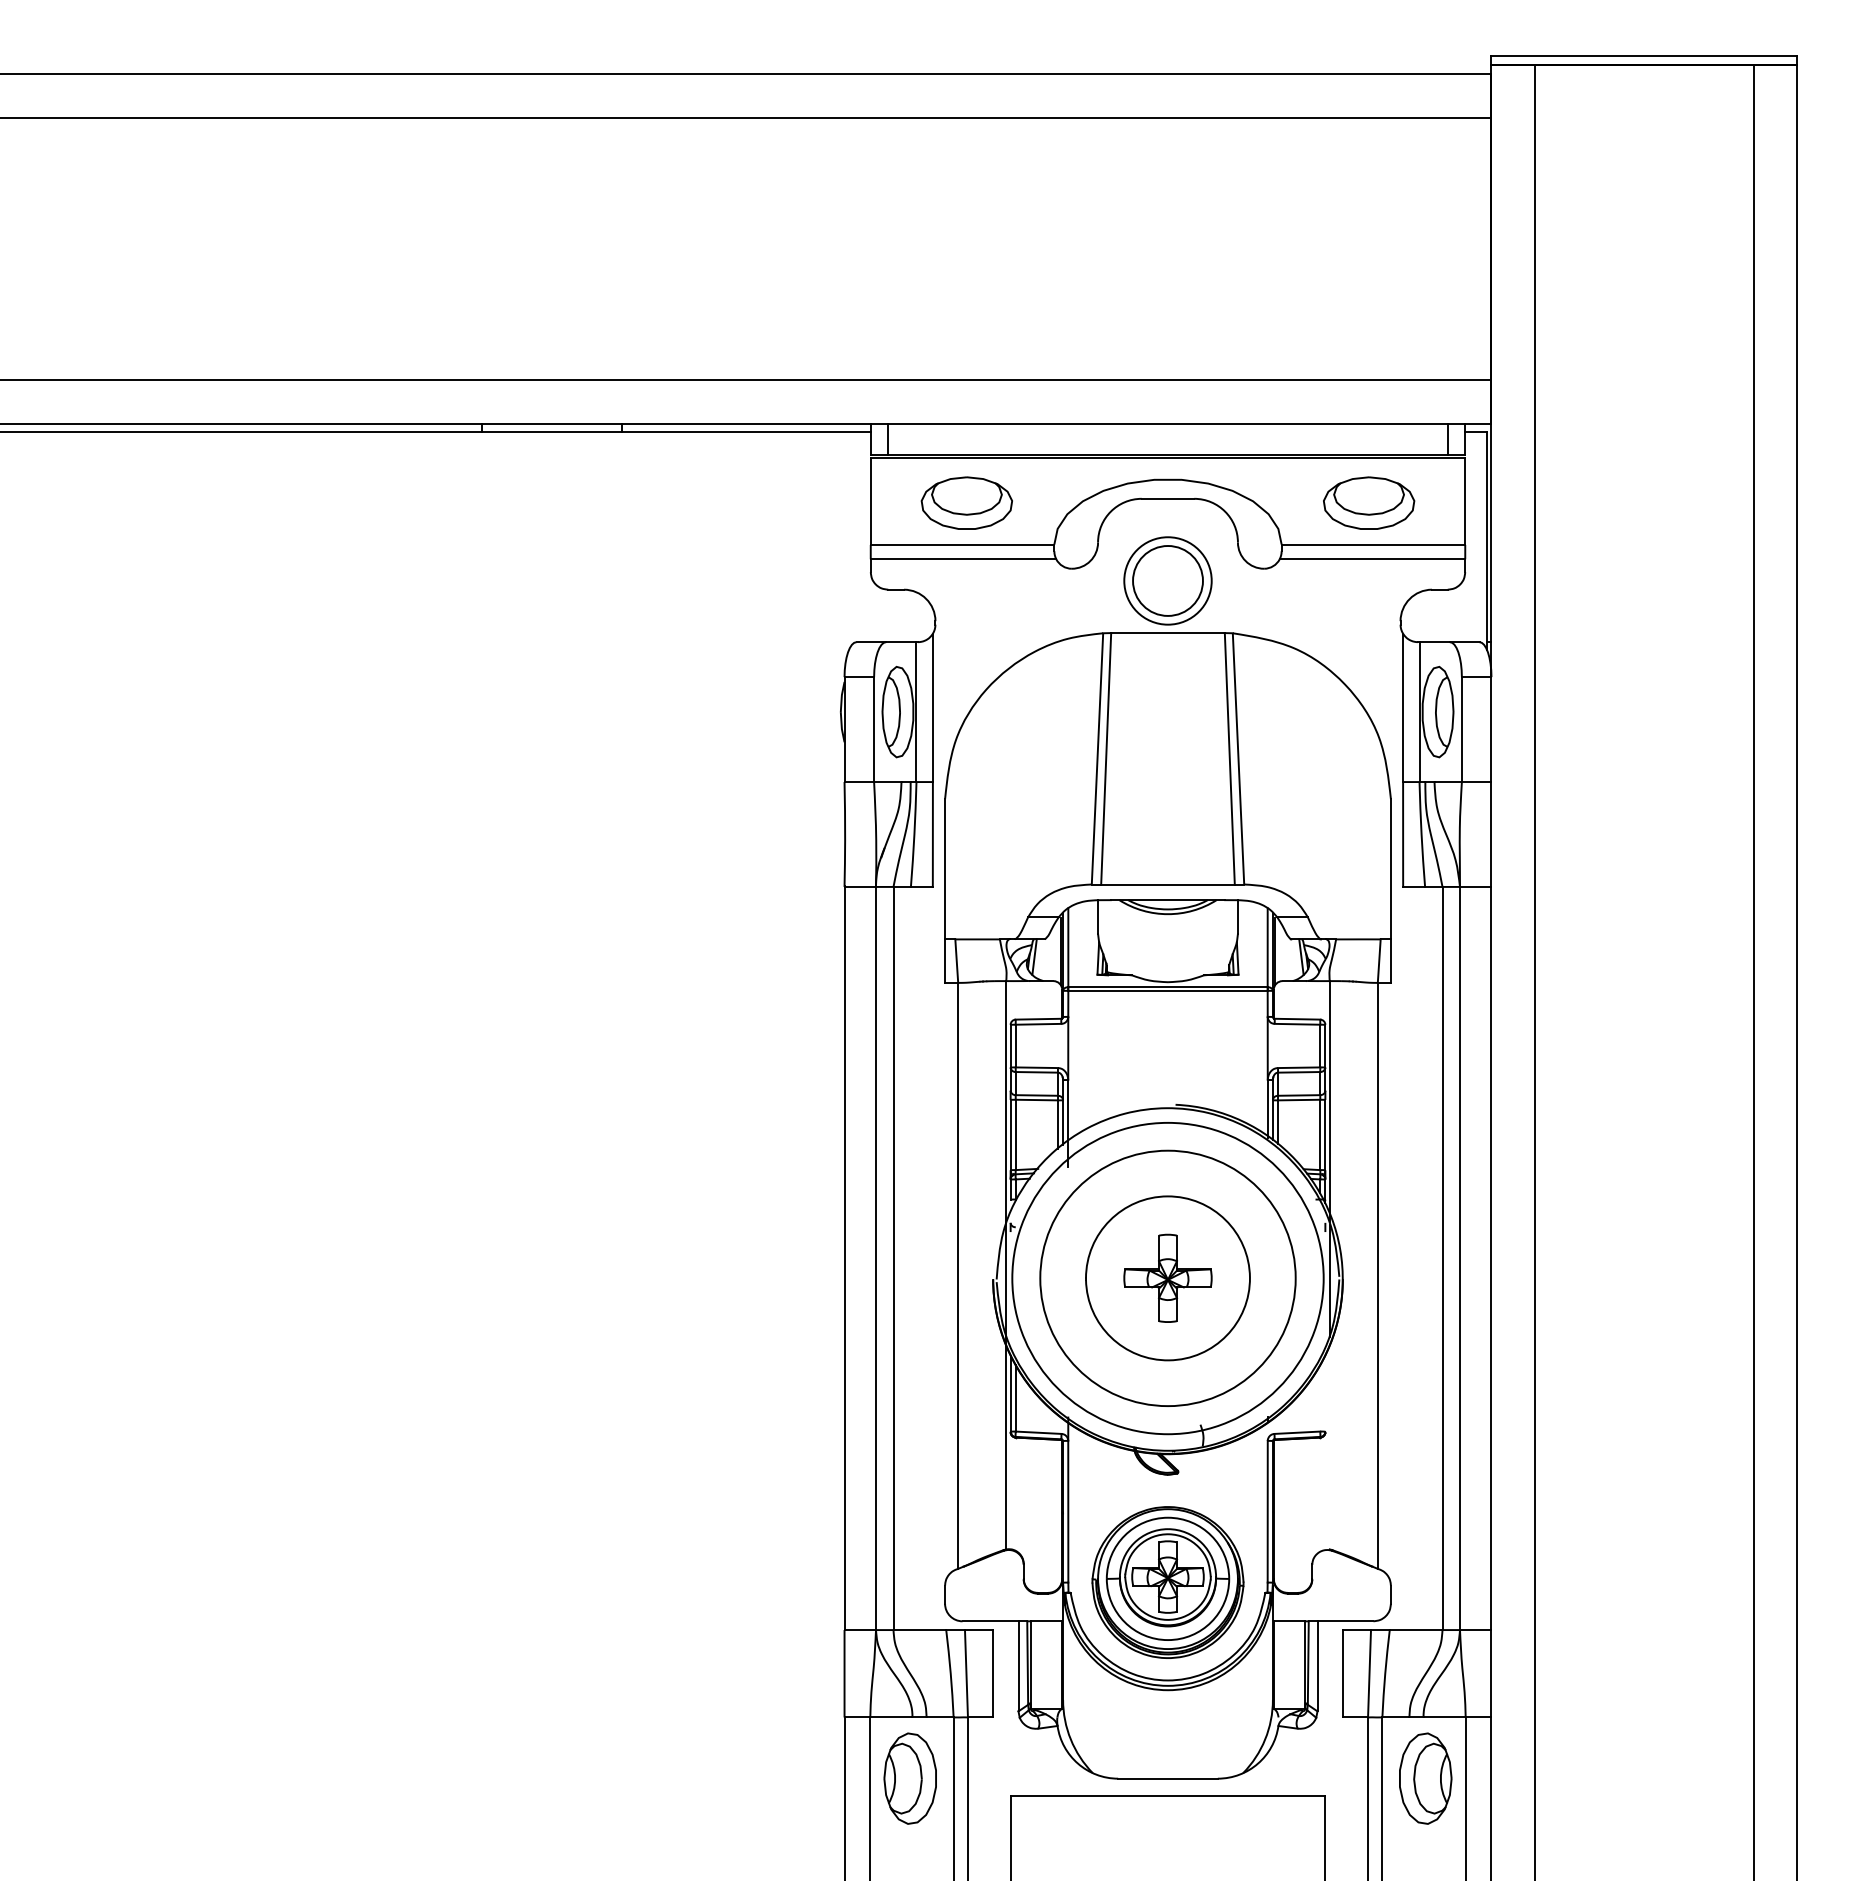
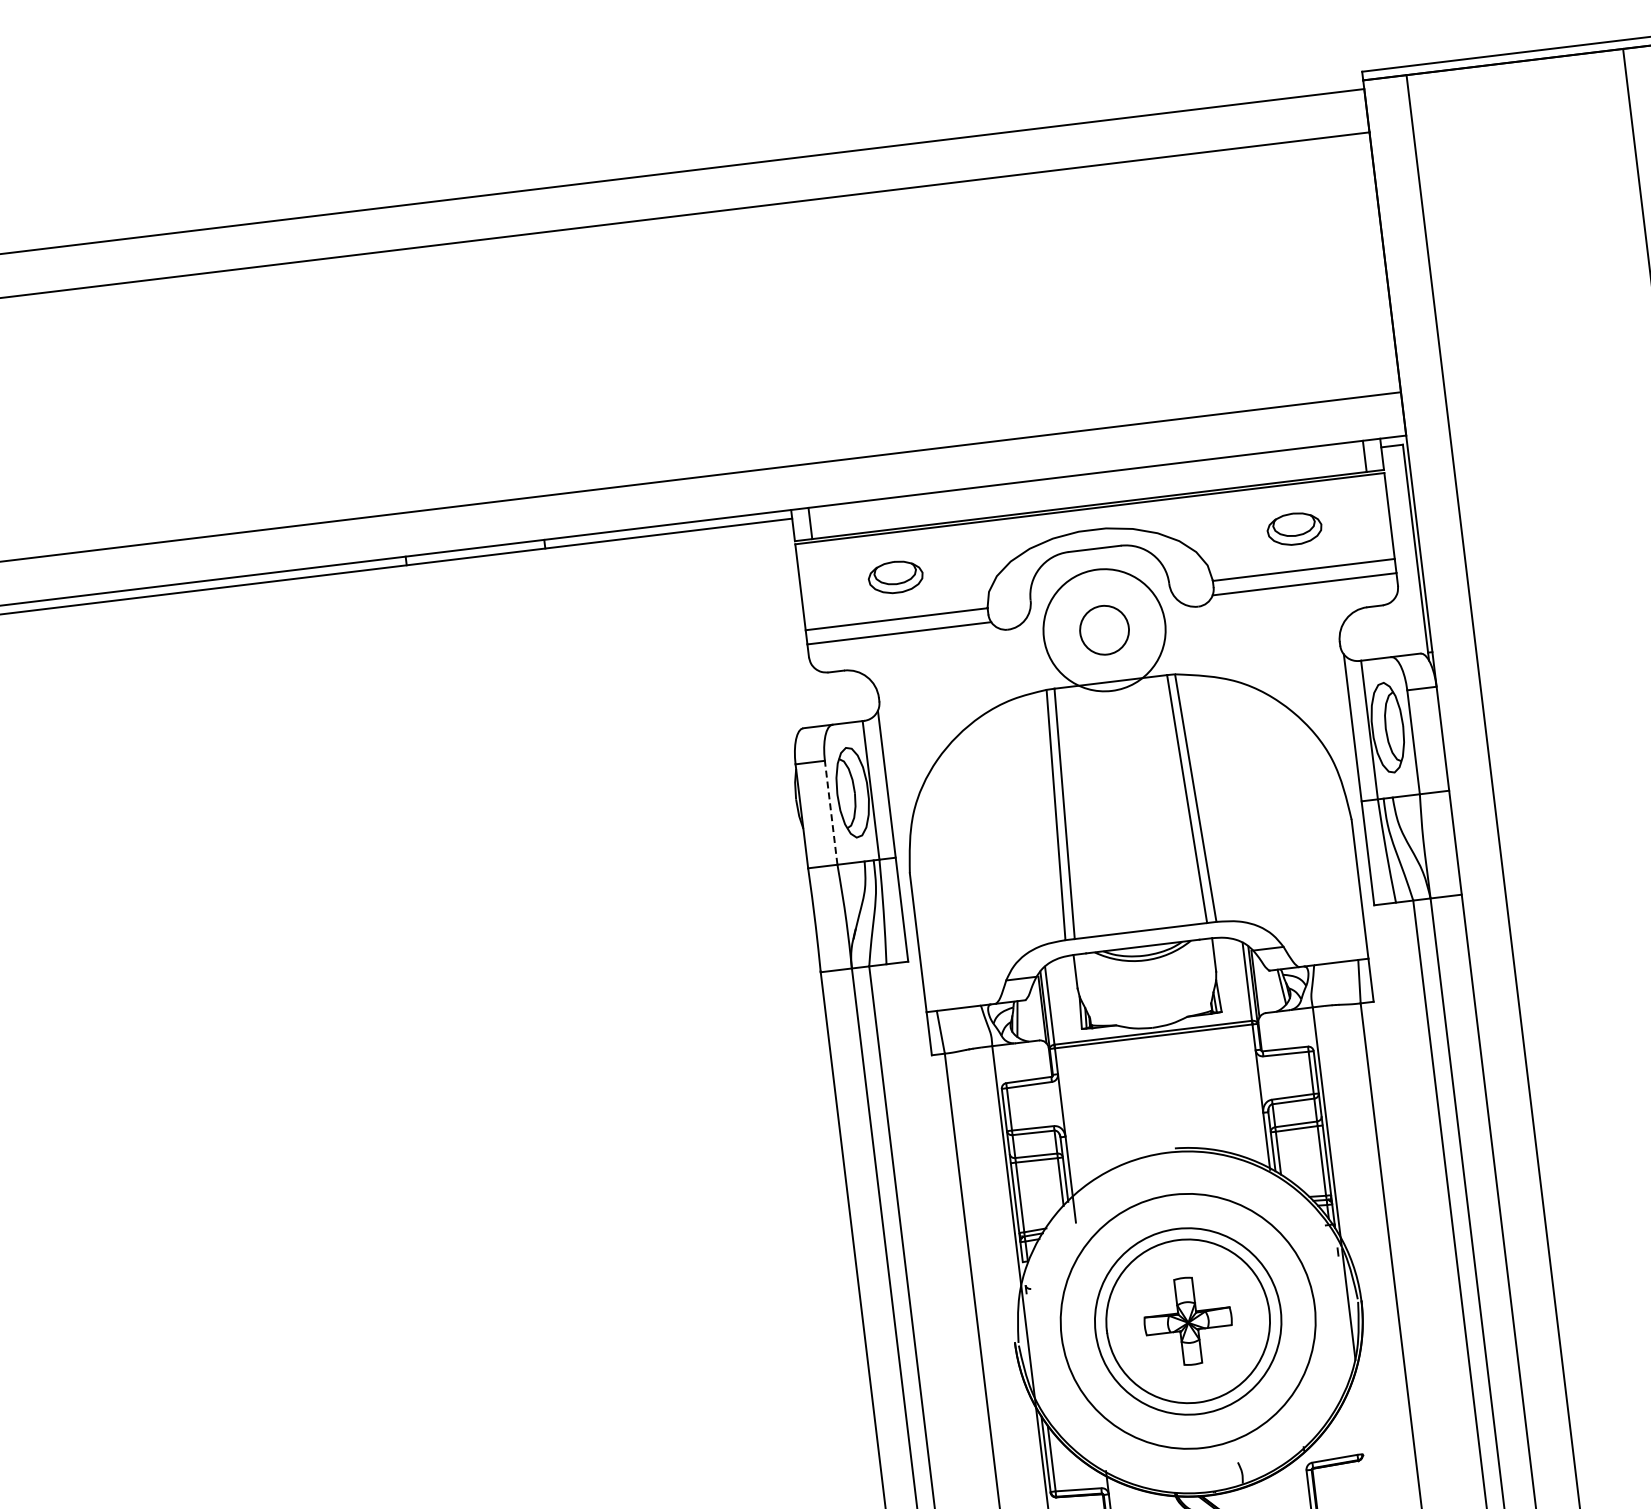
part: (966, 502) -> (895, 576), size x0.6
part: (1369, 502) -> (1294, 528), size x0.6
circle: (1167, 580) -> (1104, 629), size x0.7
circle: (1167, 580) -> (1104, 629), size x1.4
line: (874, 729) -> (831, 812), solid -> dashed
circle: (1167, 1278) -> (1187, 1321), size x0.6

